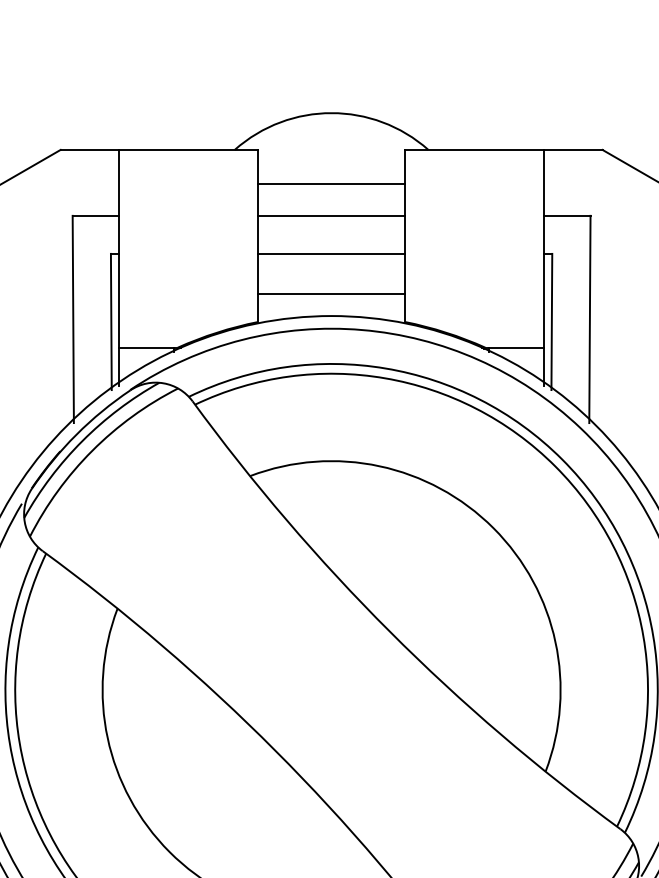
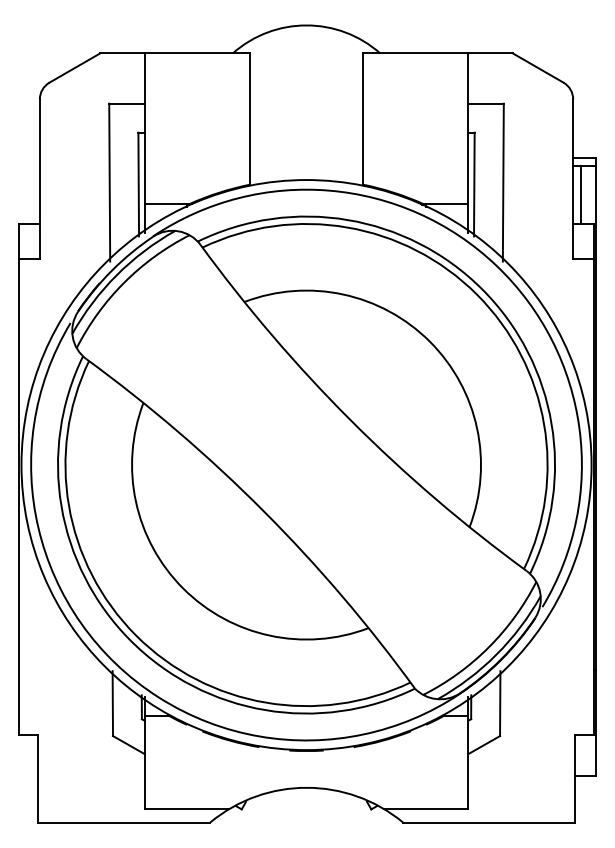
line: (331, 184) -> (306, 79), removed
line: (331, 215) -> (306, 103), removed
line: (331, 253) -> (306, 132), removed
line: (331, 293) -> (306, 162), removed

